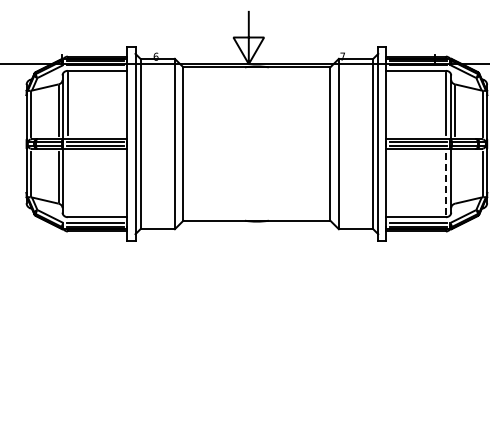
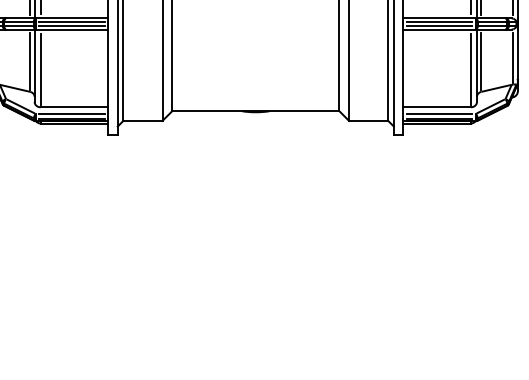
line: (455, 176) -> (481, 60), added
line: (67, 183) -> (40, 68), added
line: (445, 183) -> (470, 68), dashed -> solid

